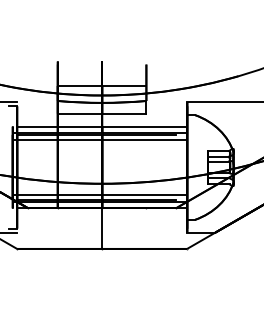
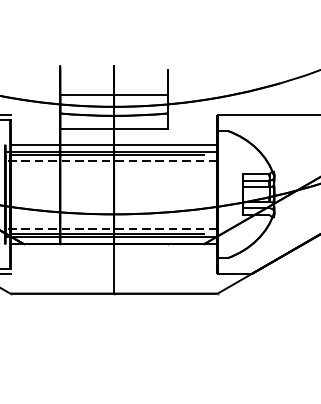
line: (99, 139) -> (110, 160), solid -> dashed
line: (99, 195) -> (110, 228), solid -> dashed

